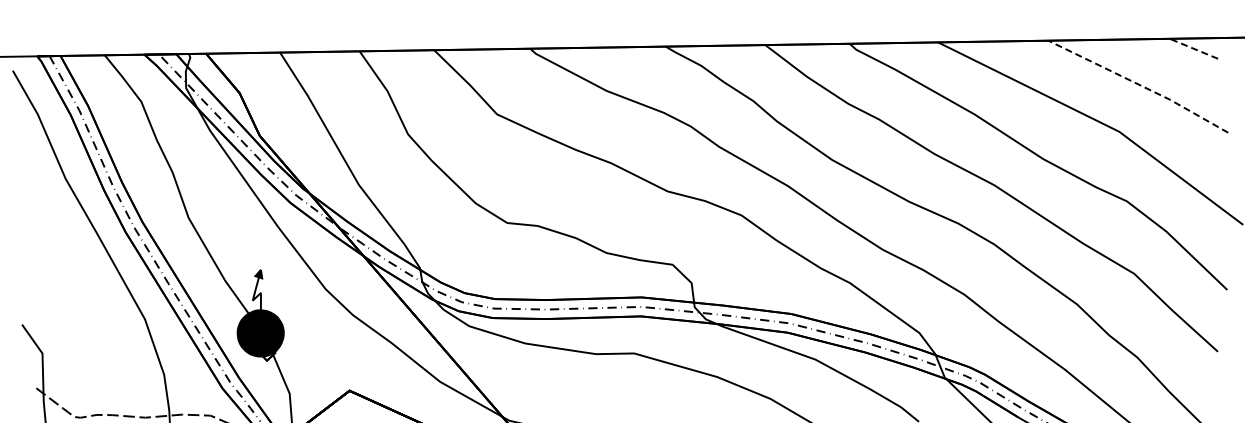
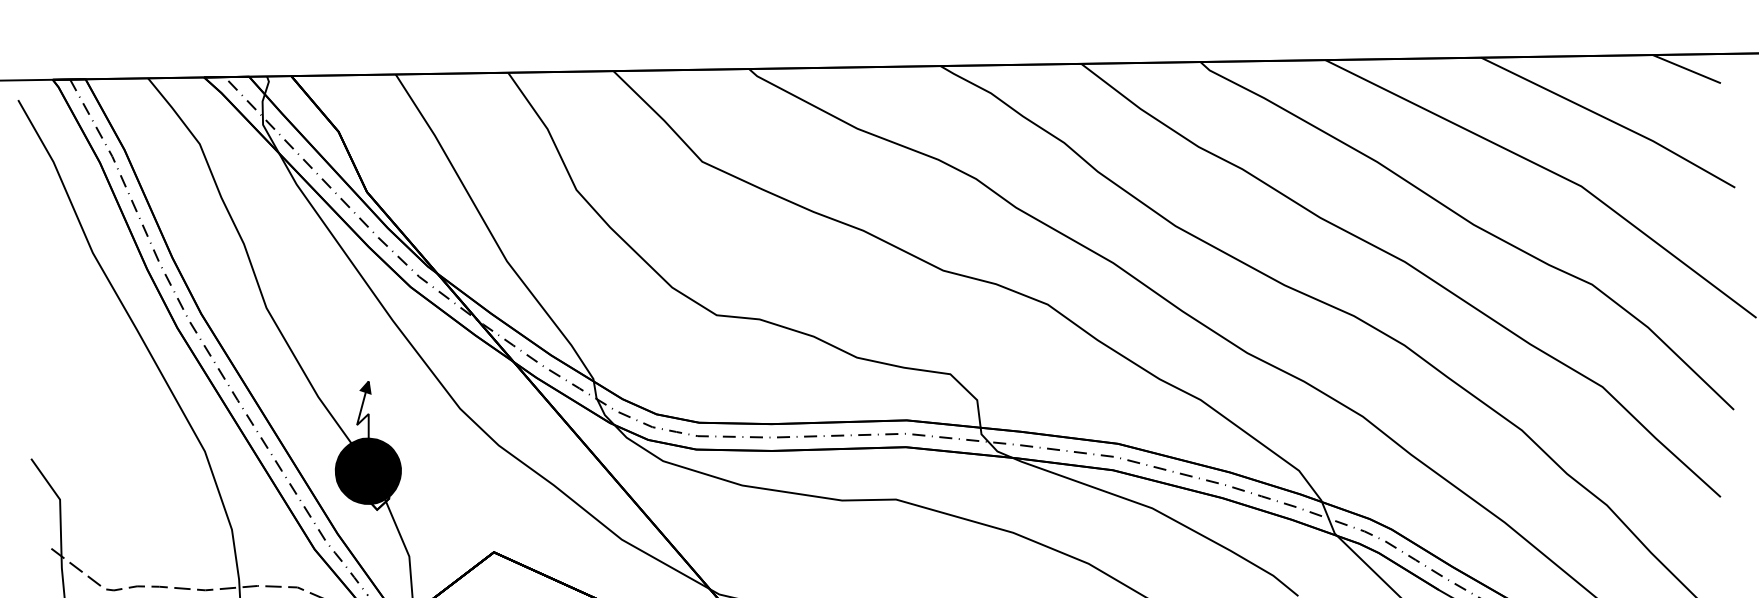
line: (1193, 48) -> (1686, 68), dashed -> solid
line: (1139, 84) -> (1609, 119), dashed -> solid

